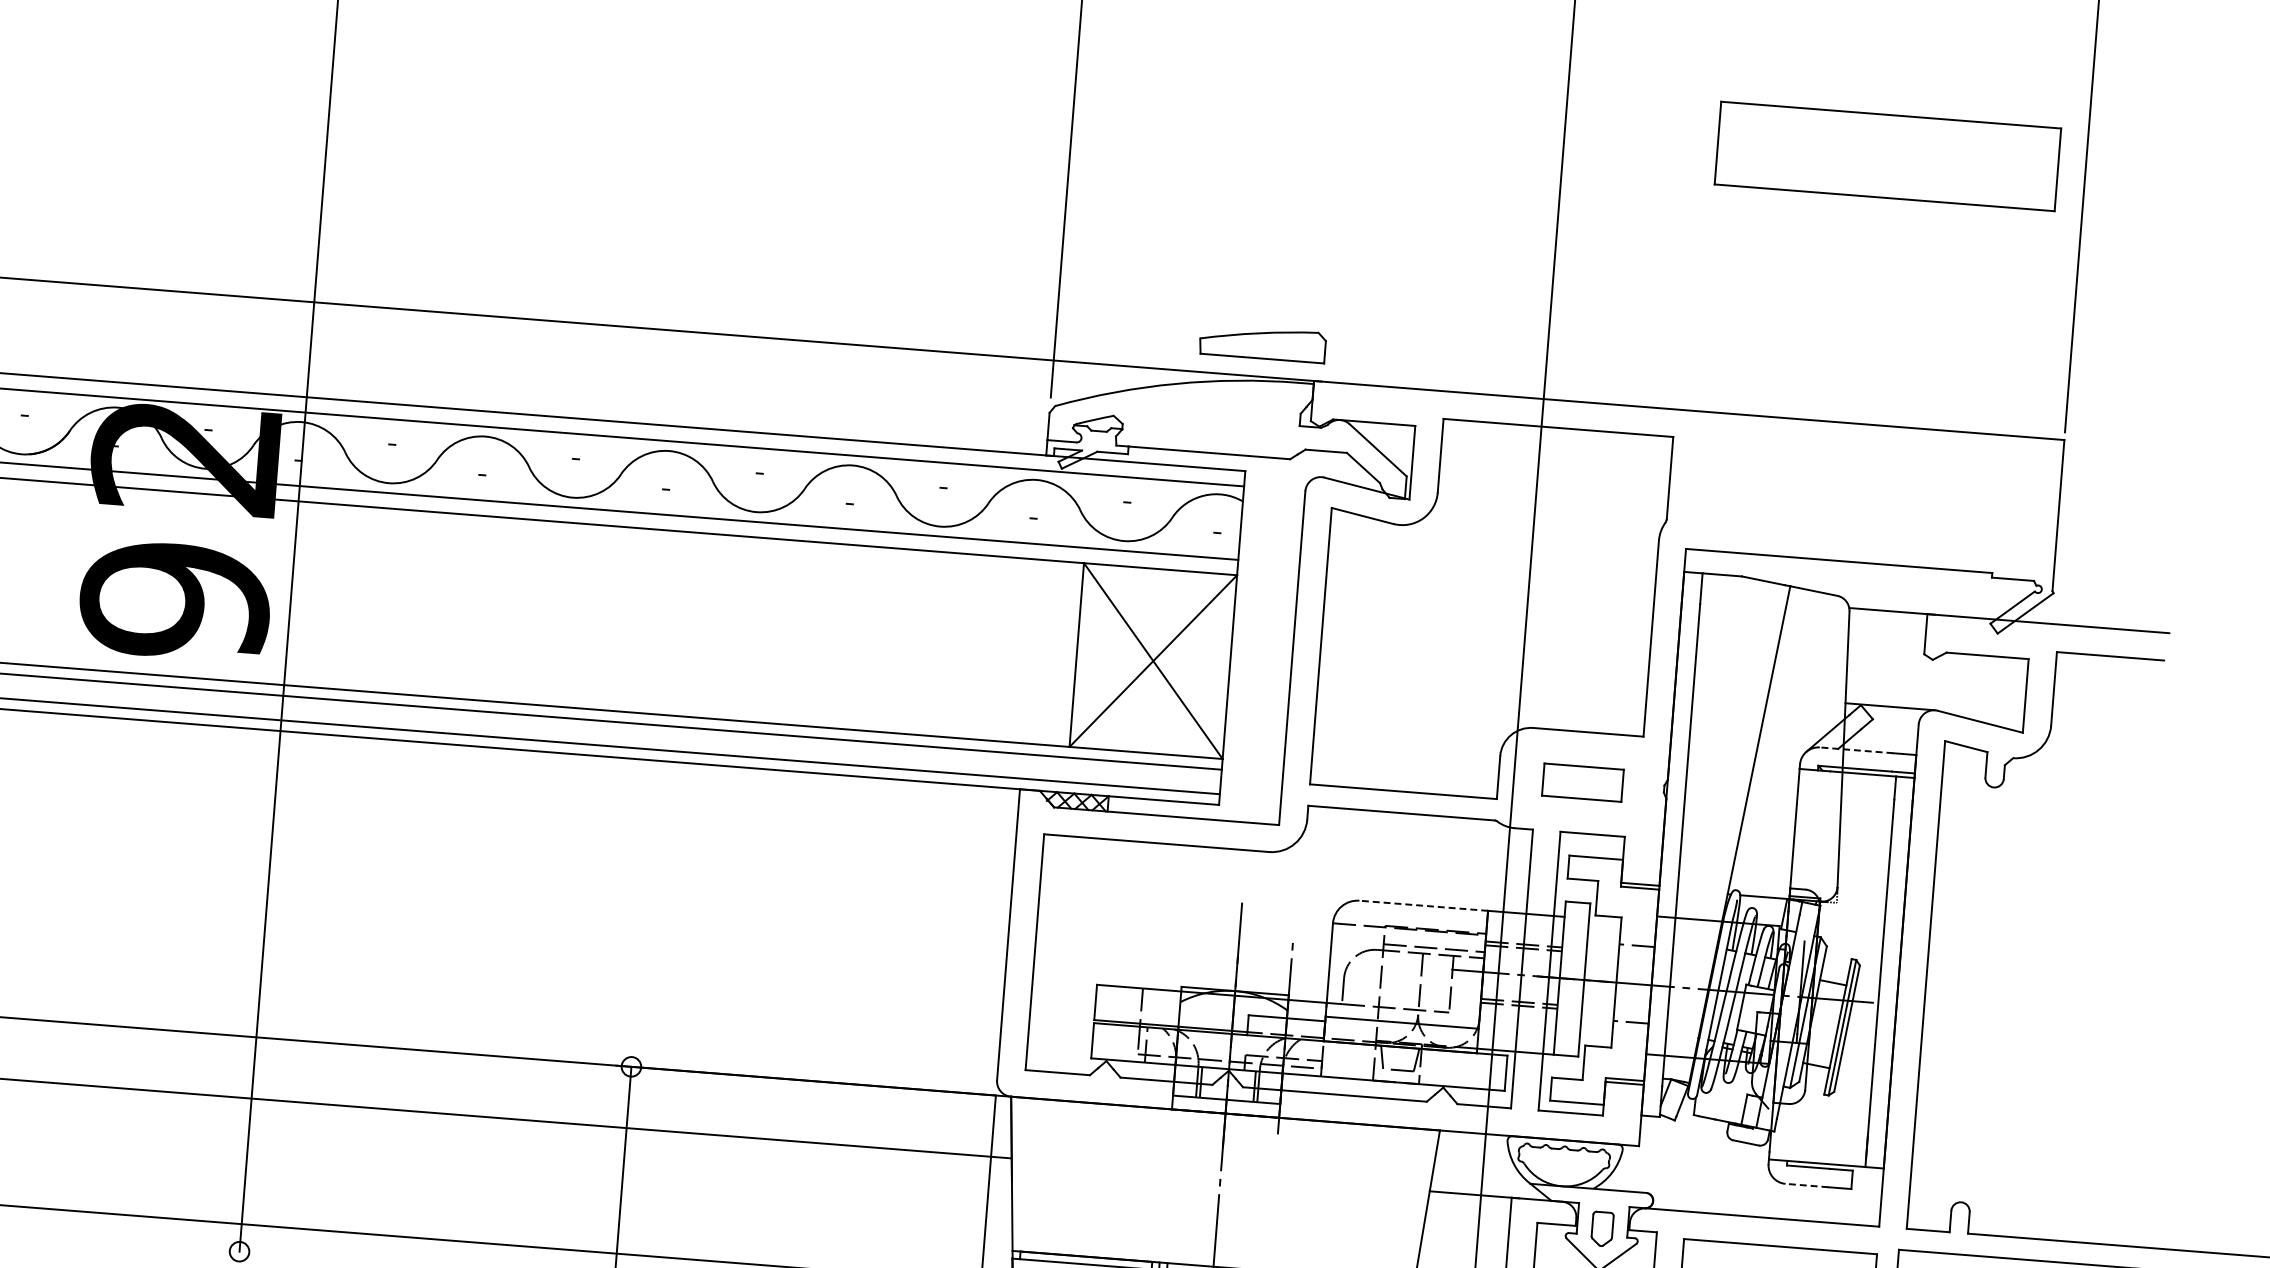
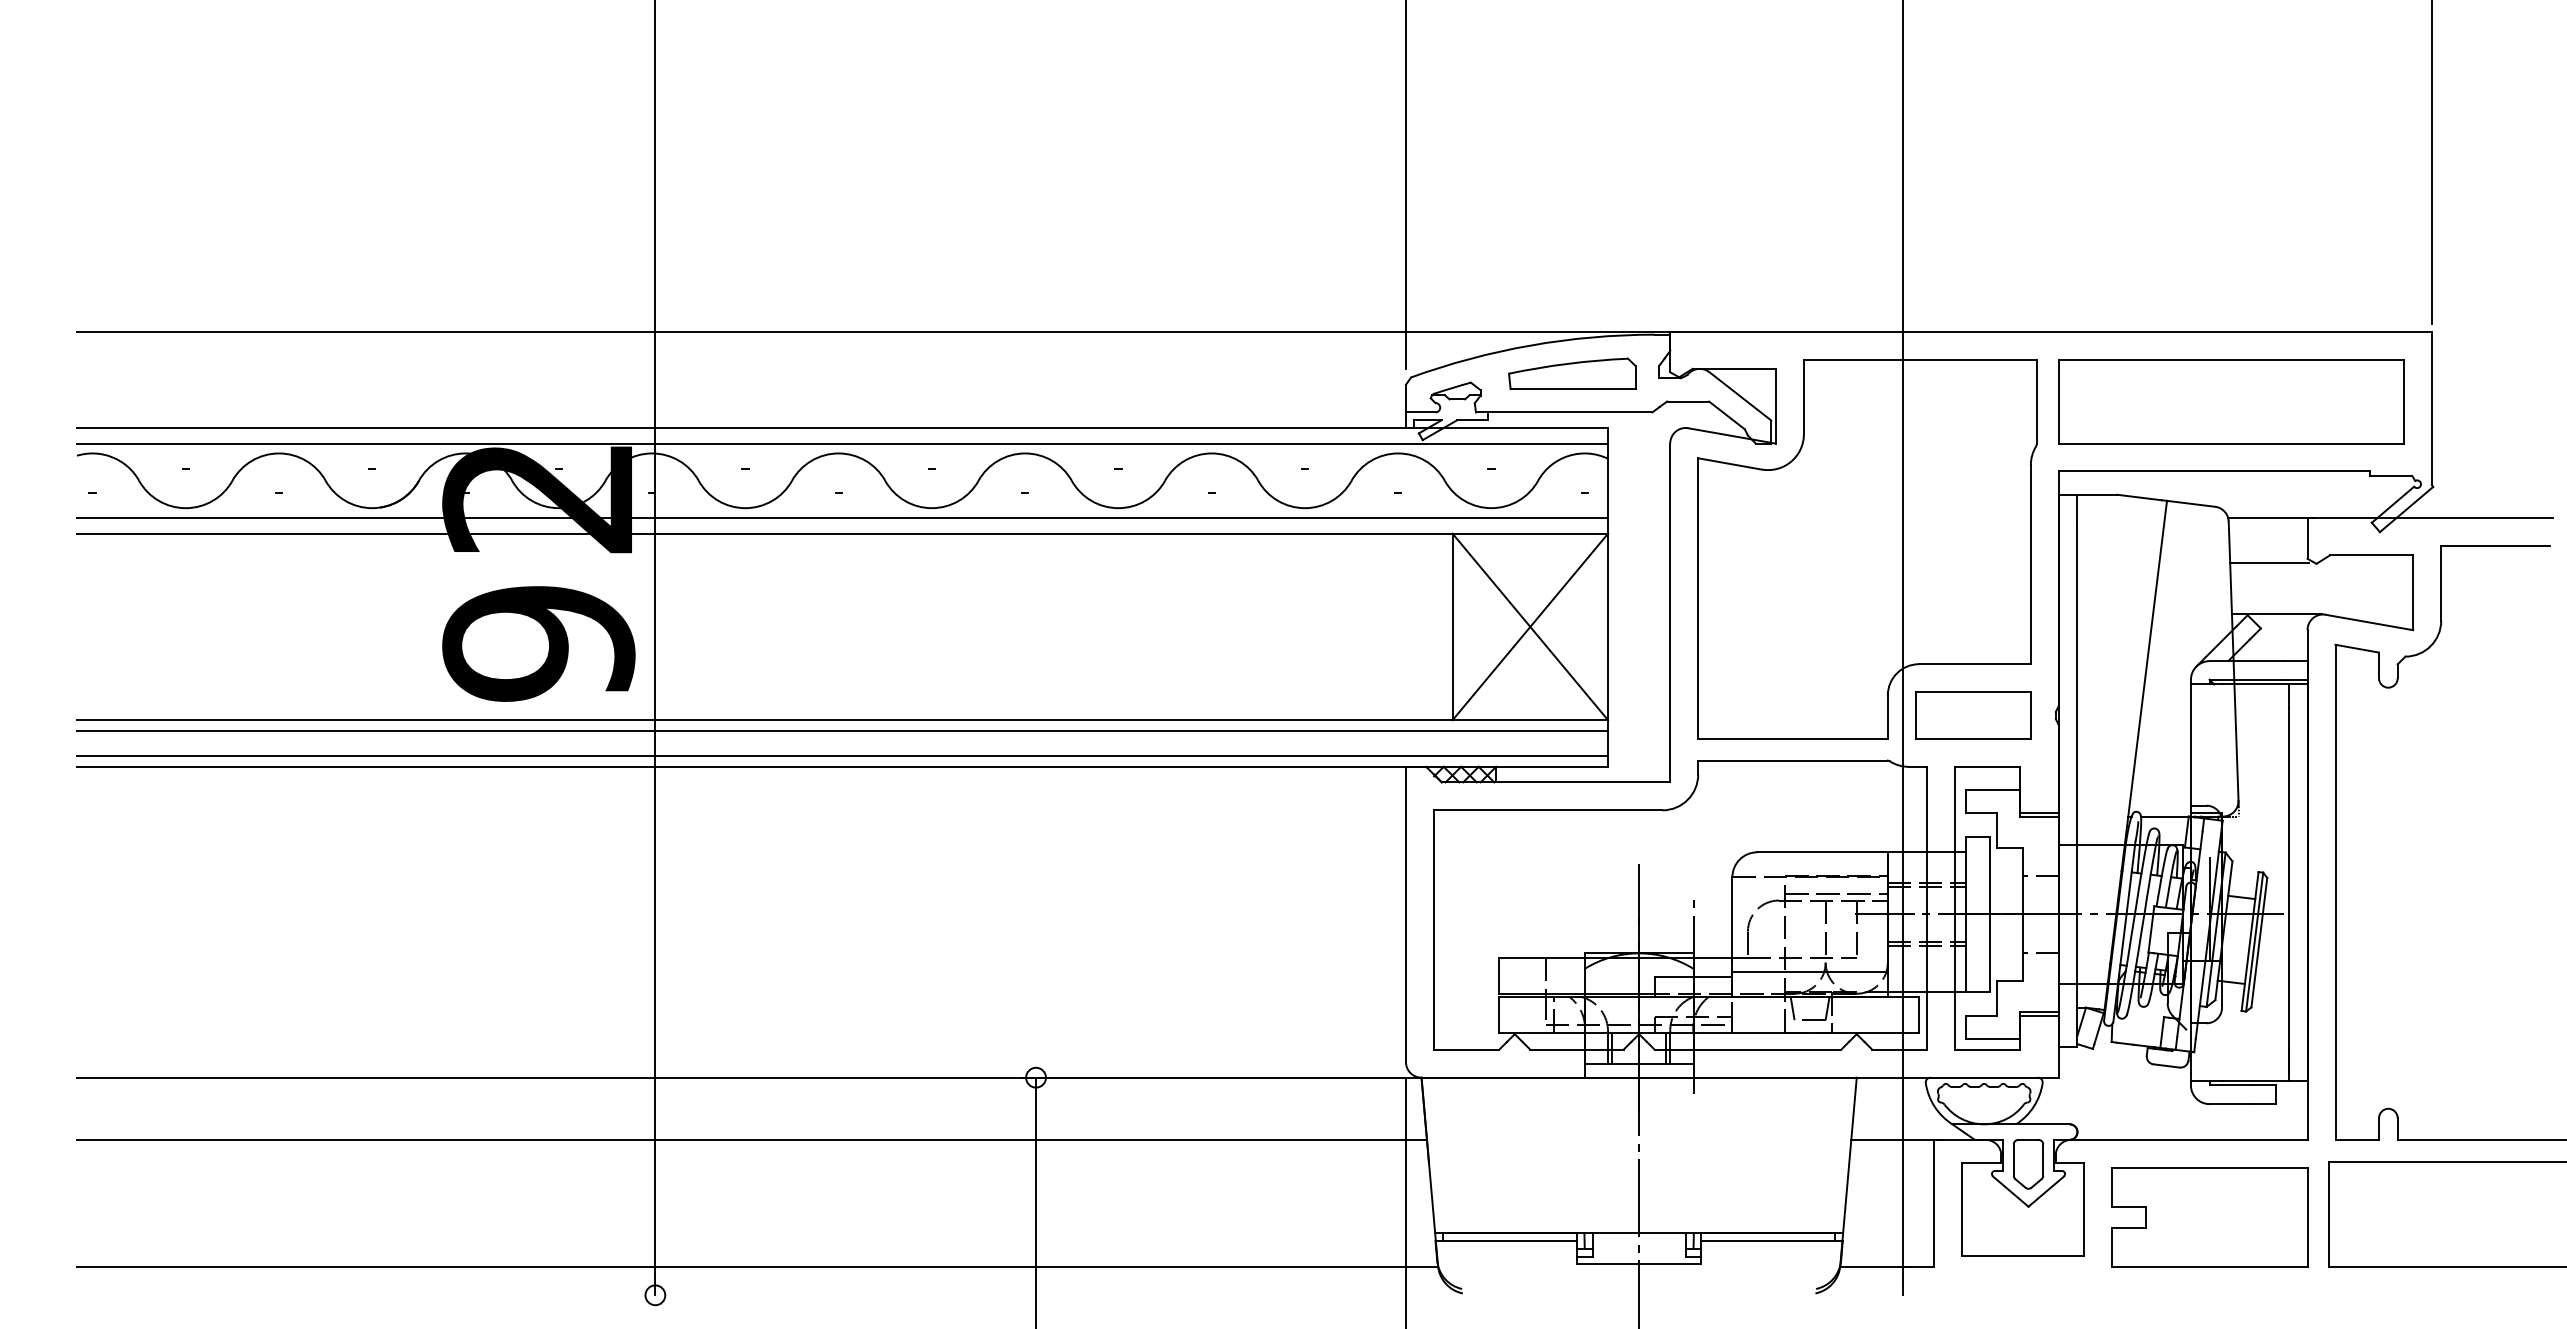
part: (1888, 156) -> (2231, 401), moved
part: (1262, 343) -> (1572, 373), moved
line: (1886, 655) -> (2269, 563), added
line: (1856, 750) -> (2246, 661), dashed -> solid
part: (1583, 782) -> (1973, 715), size x1.43
line: (1423, 905) -> (1822, 852), dashed -> solid
line: (1807, 1185) -> (2231, 1104), dashed -> solid
part: (1602, 1229) -> (2028, 1164), size x1.43

